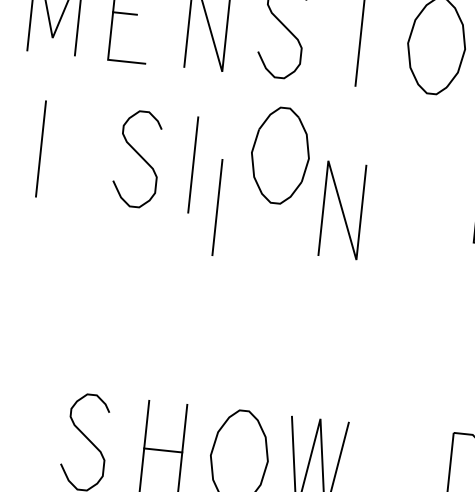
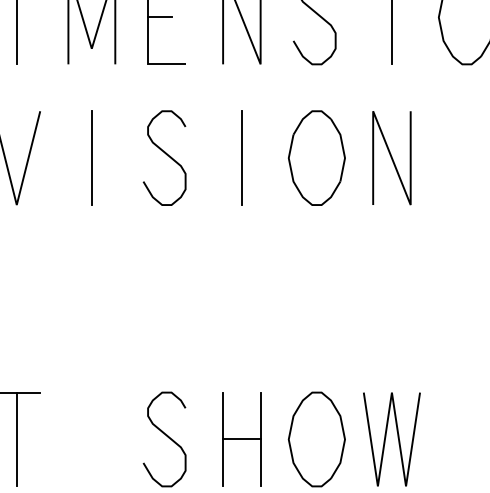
part: (280, 154) -> (316, 157), moved
curve: (139, 156) -> (166, 155), moved
line: (217, 206) -> (269, 196), removed
line: (341, 210) -> (391, 158), moved

